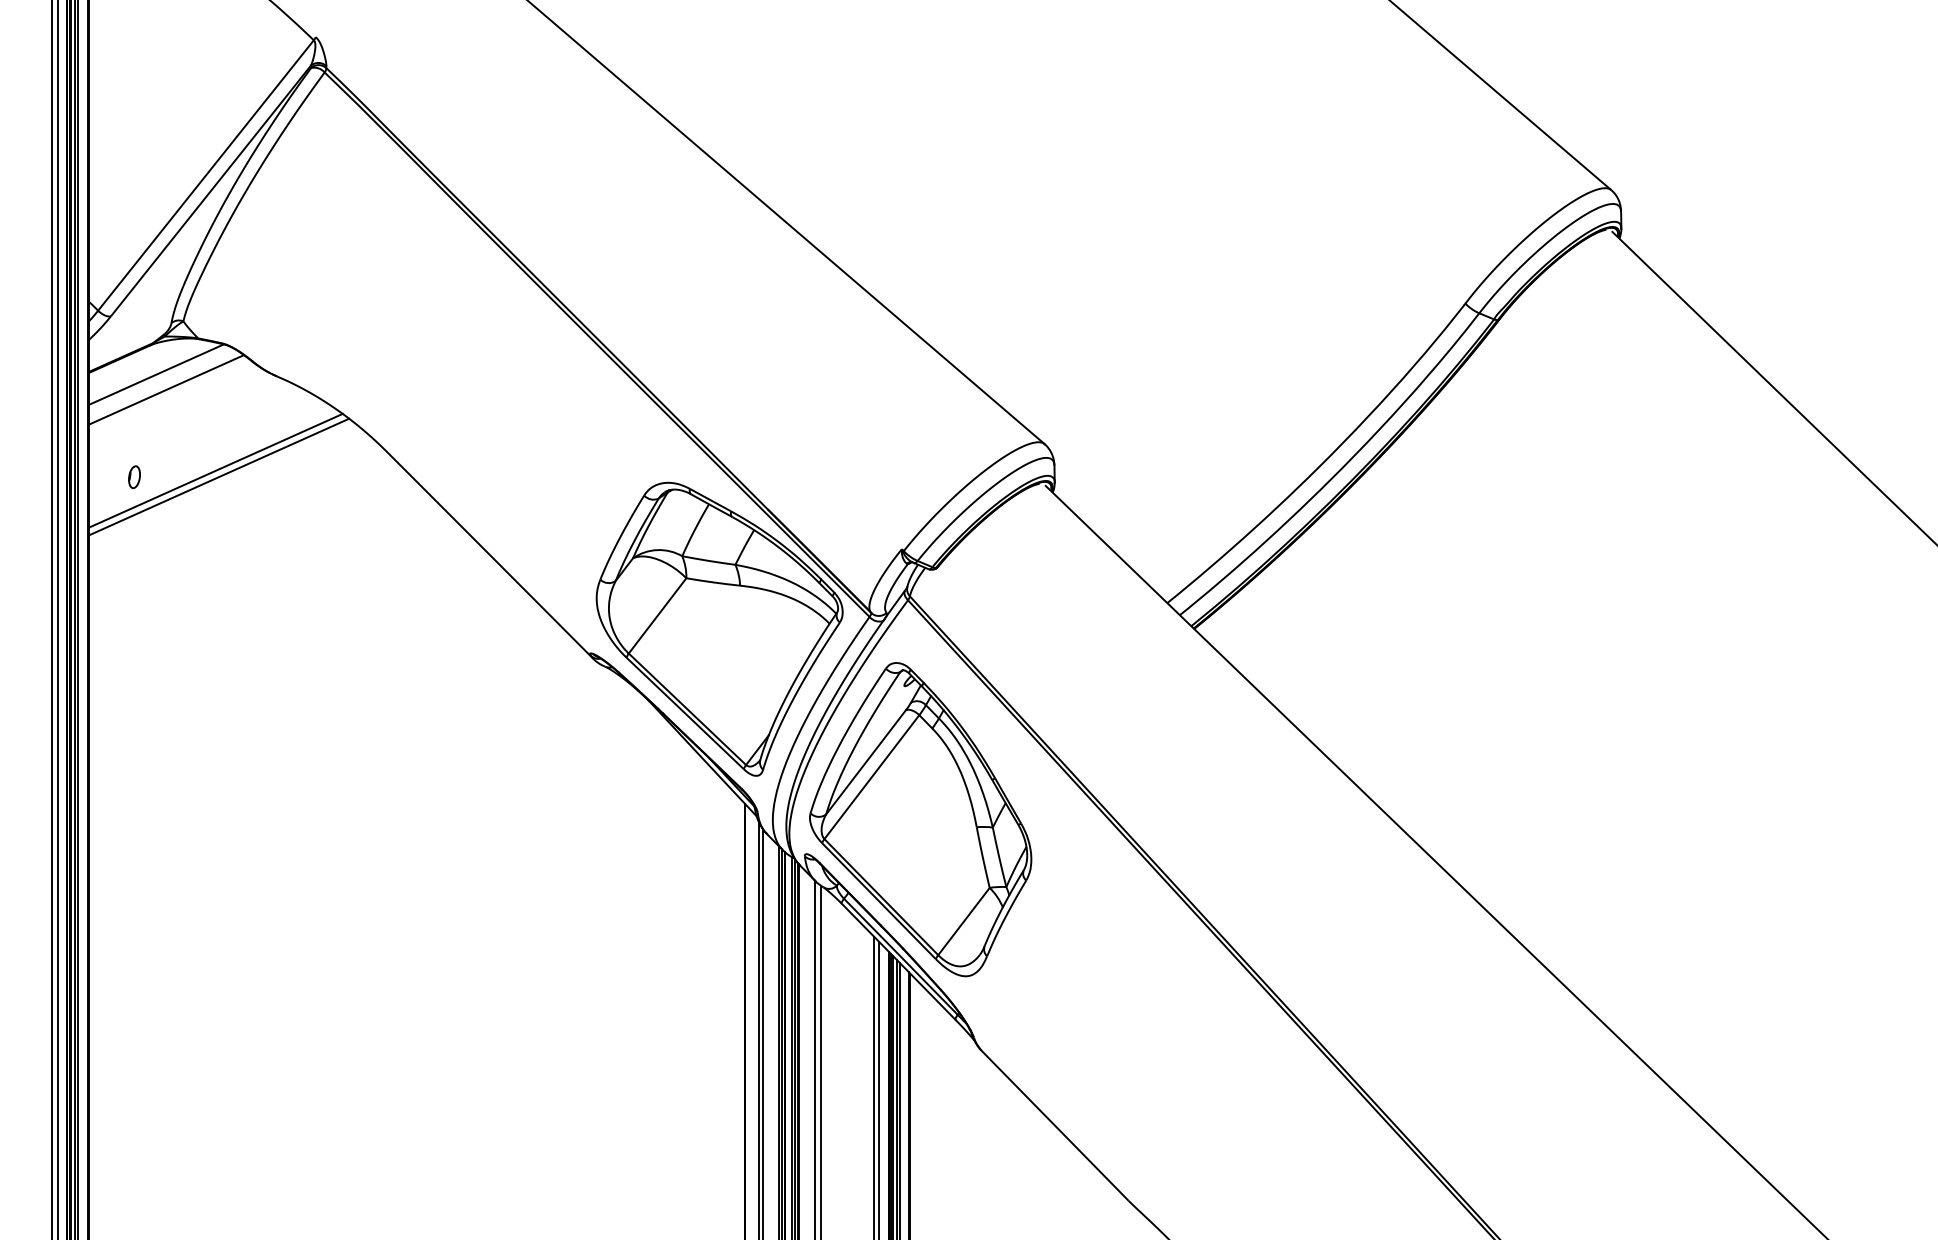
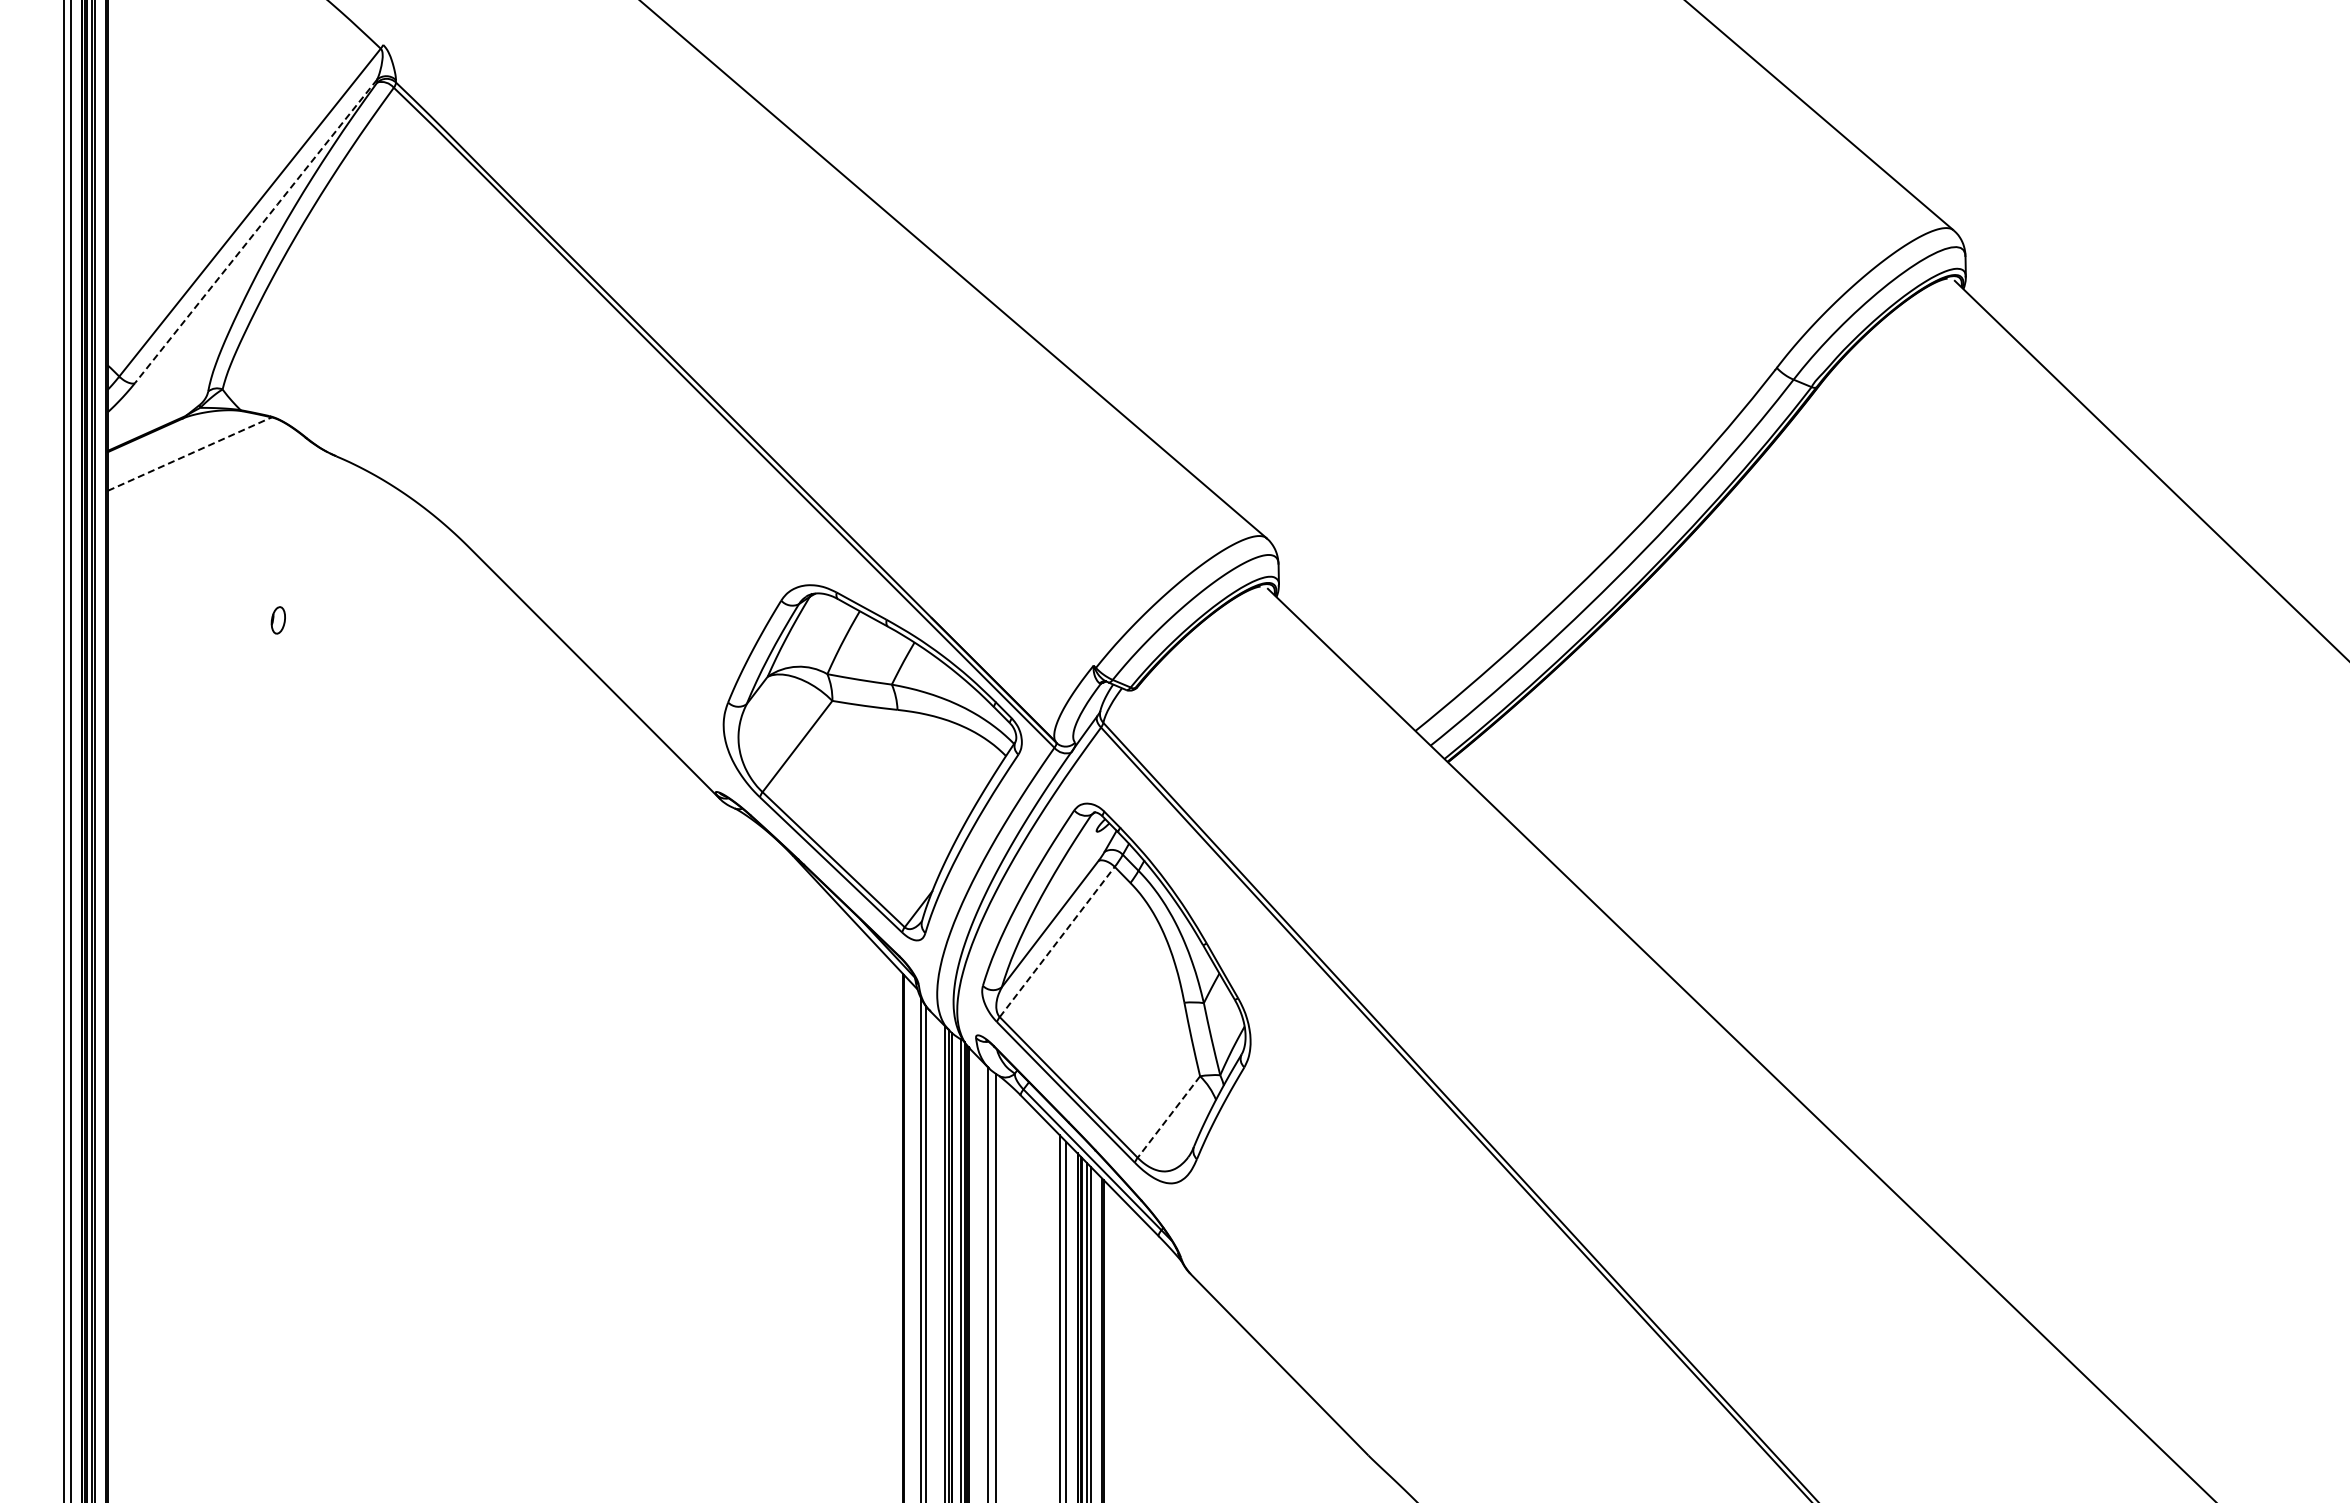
line: (211, 191) -> (256, 231), solid -> dashed
line: (156, 375) -> (189, 454), solid -> dashed
line: (165, 389) -> (201, 472), removed
line: (215, 470) -> (261, 570), removed
part: (133, 477) -> (277, 620), moved
line: (218, 477) -> (265, 578), removed
line: (872, 777) -> (1057, 942), solid -> dashed
line: (963, 921) -> (1168, 1117), solid -> dashed

